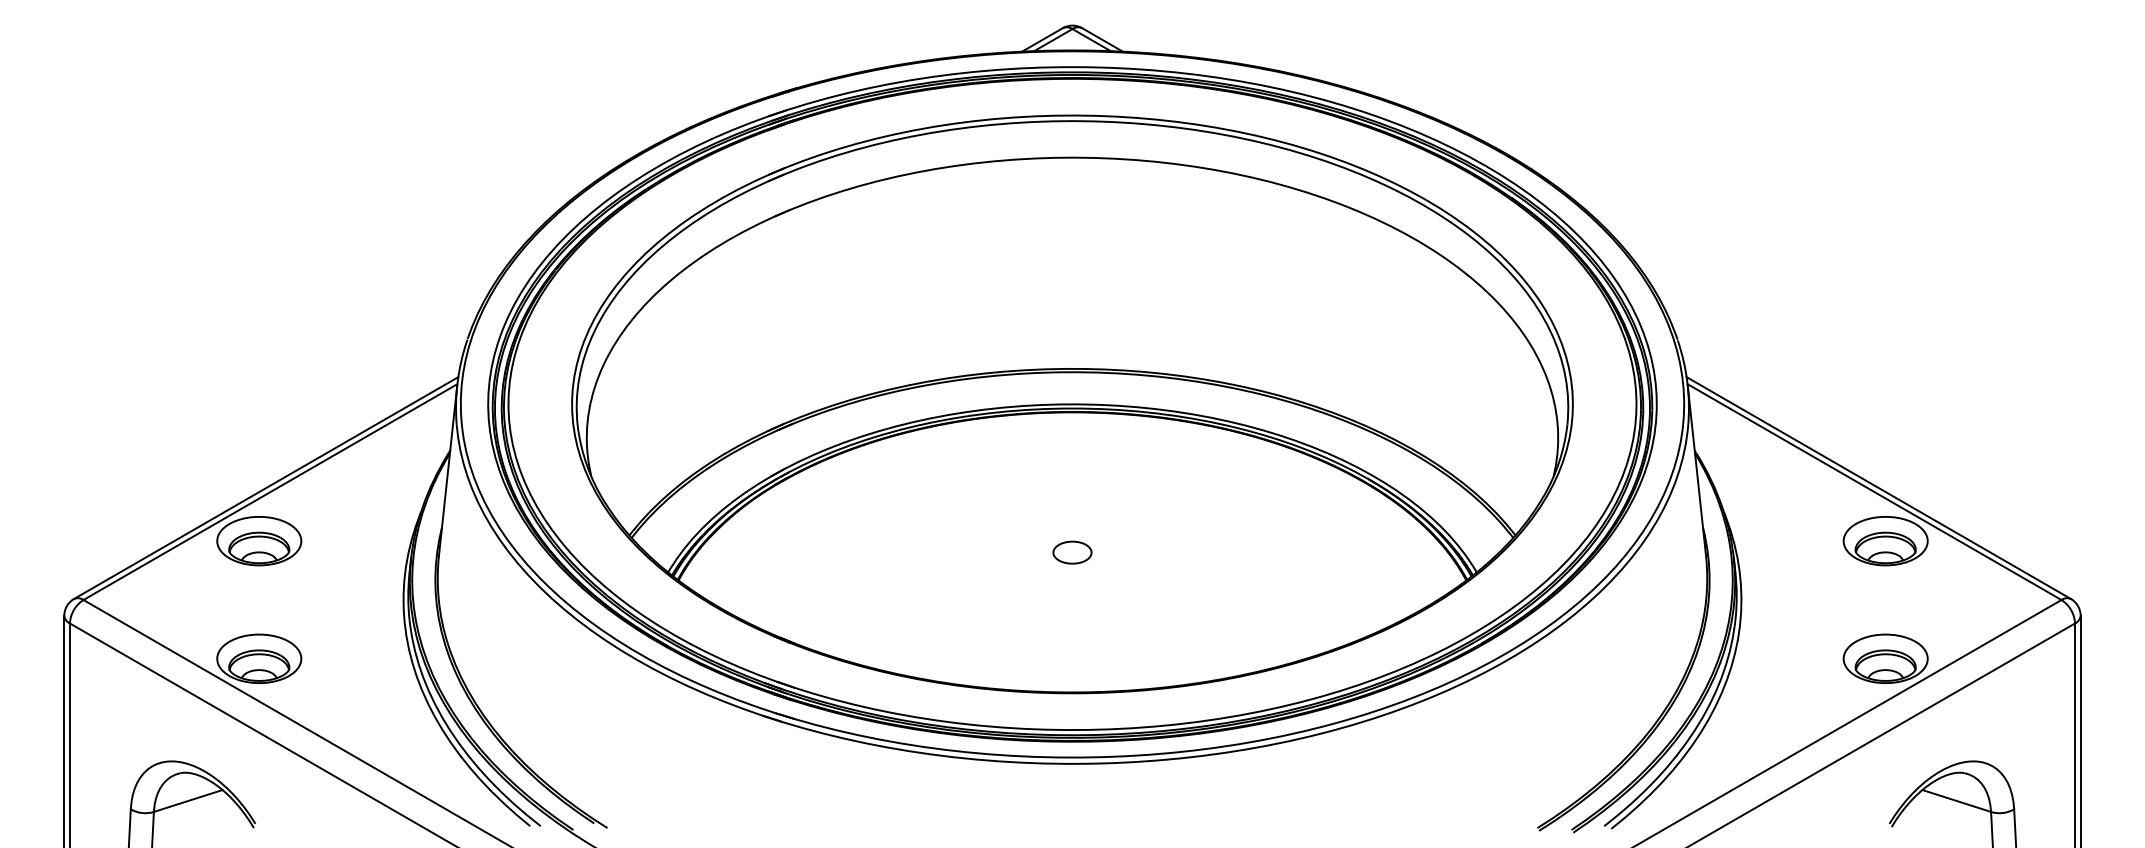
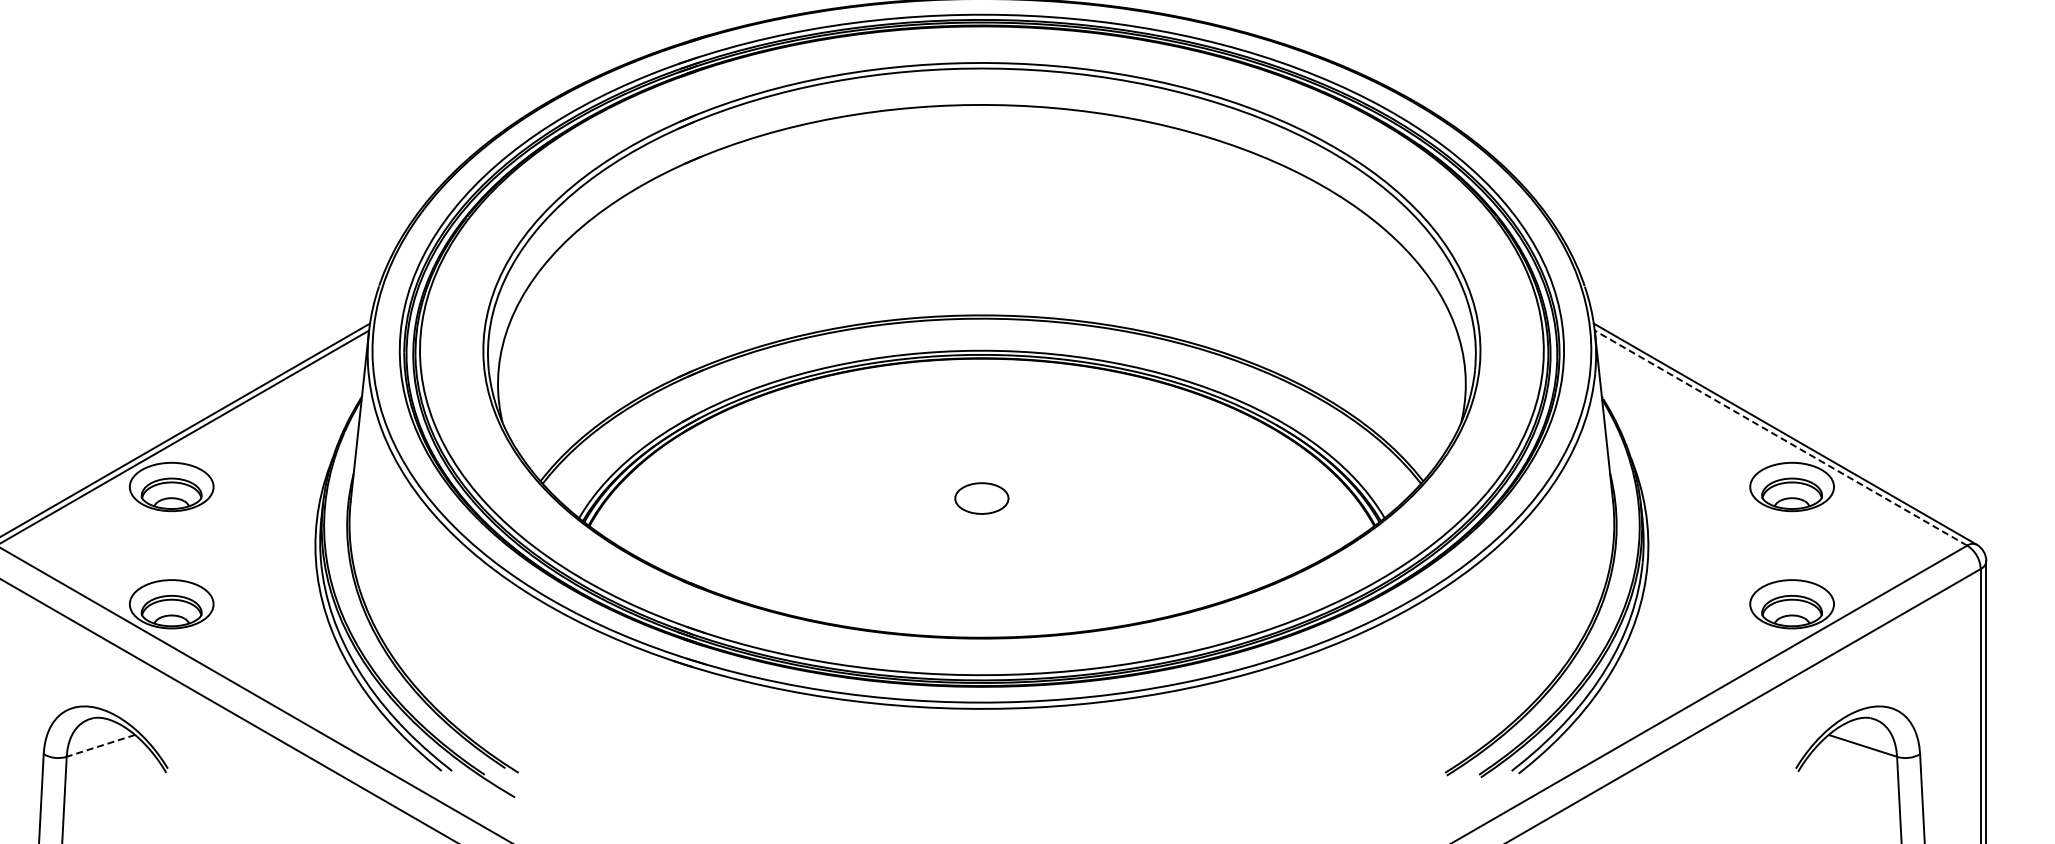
line: (1874, 492) -> (1780, 438), solid -> dashed
part: (1072, 552) -> (981, 498), size x1.4
line: (187, 801) -> (100, 746), solid -> dashed

